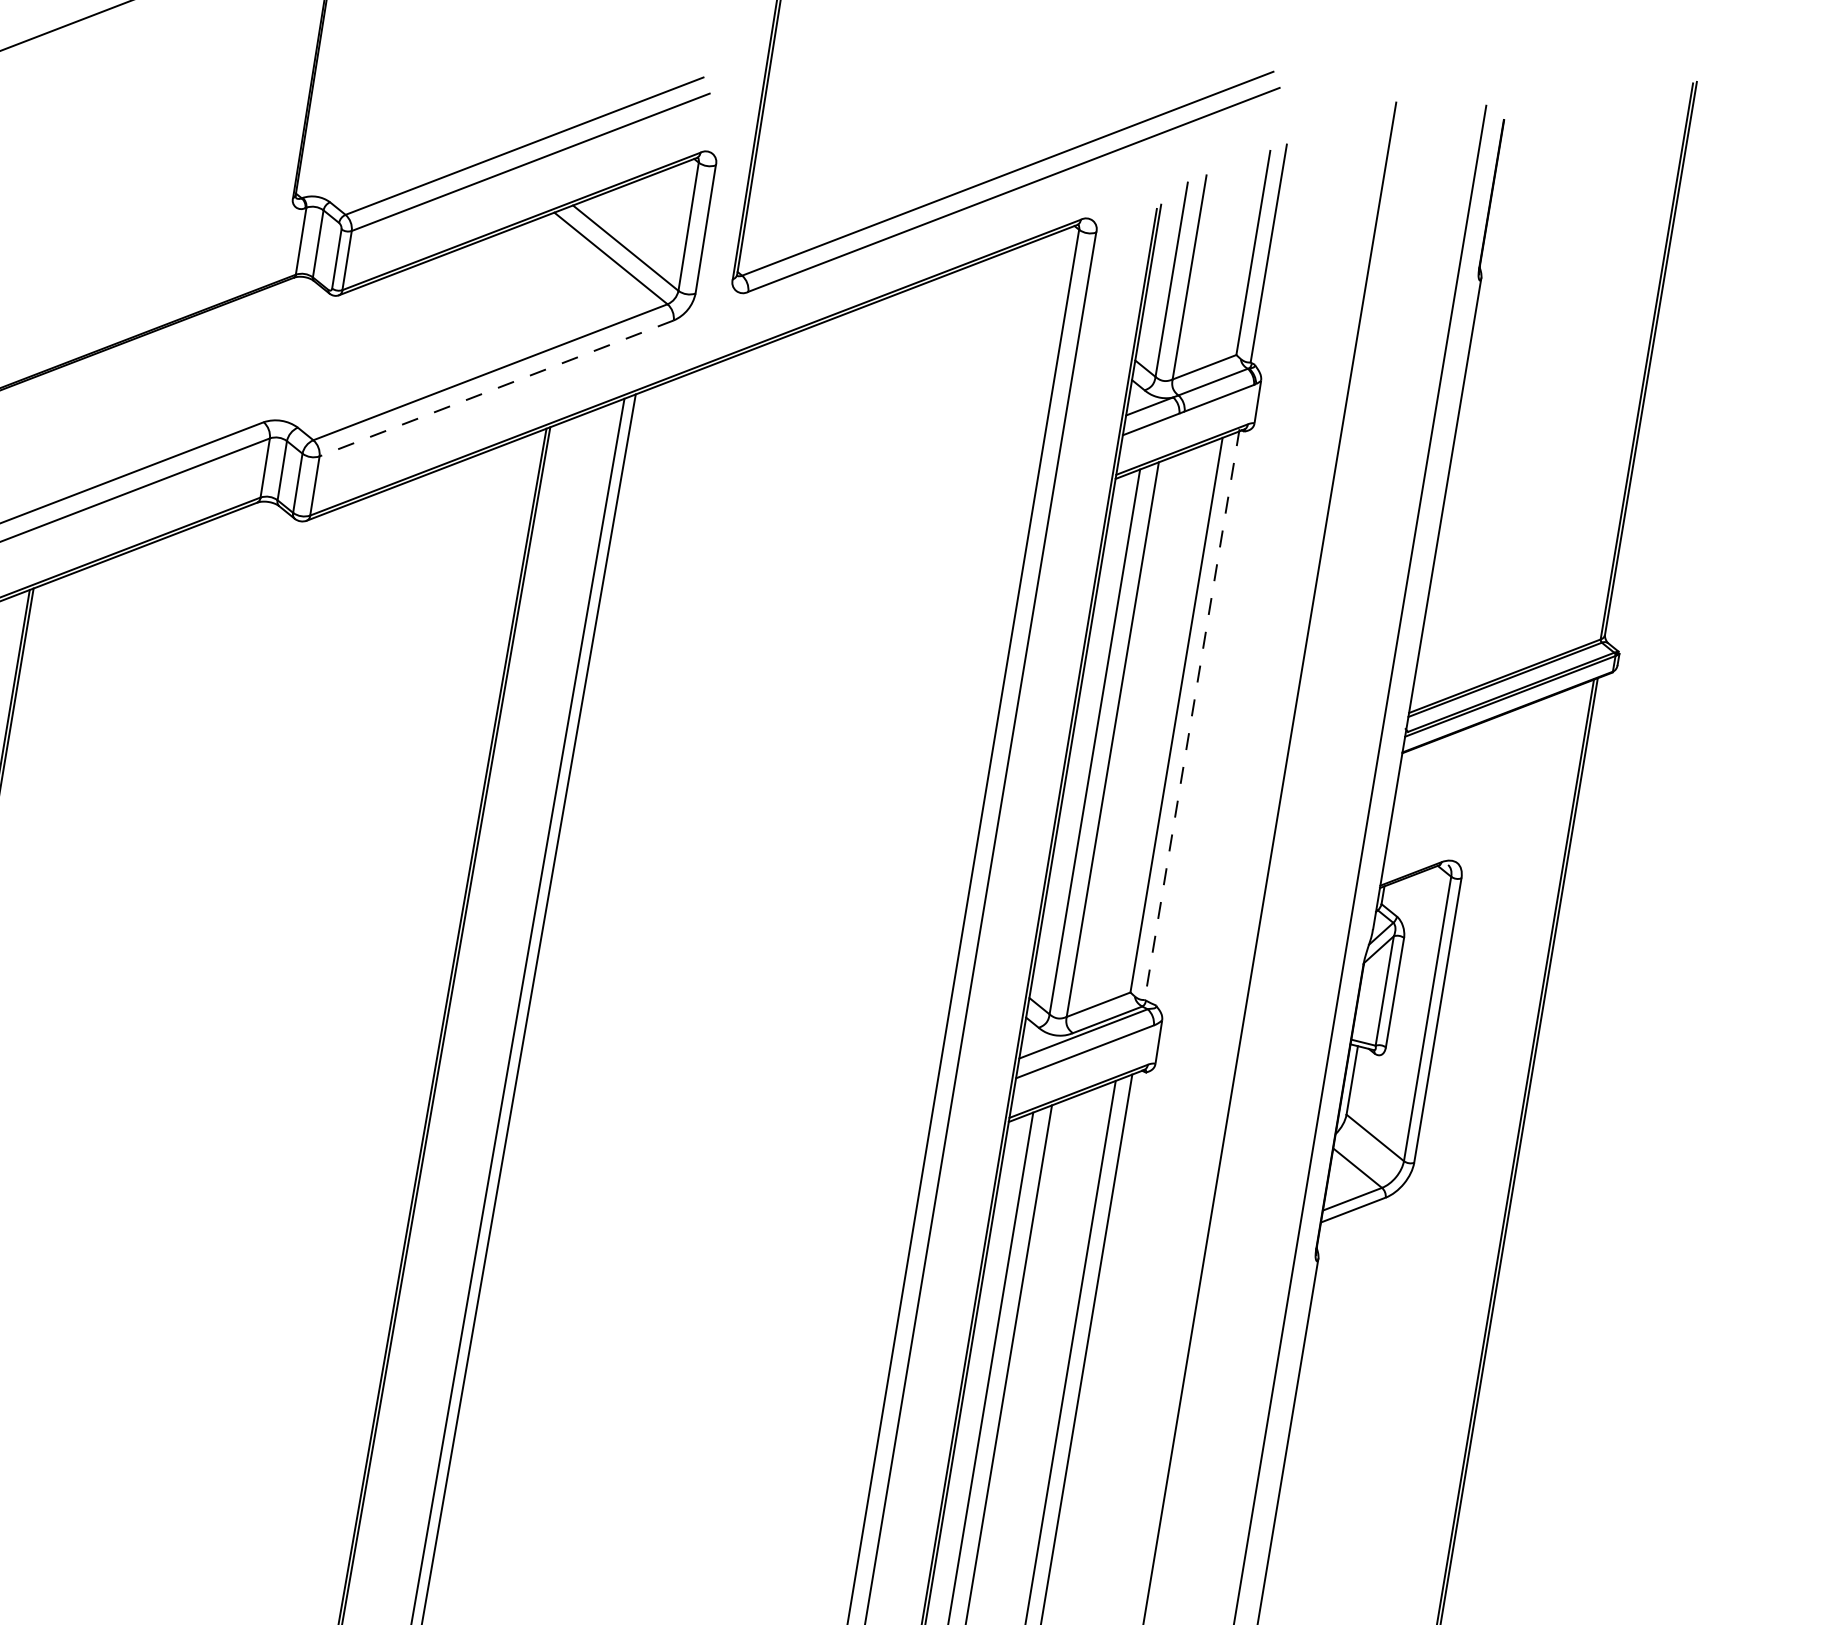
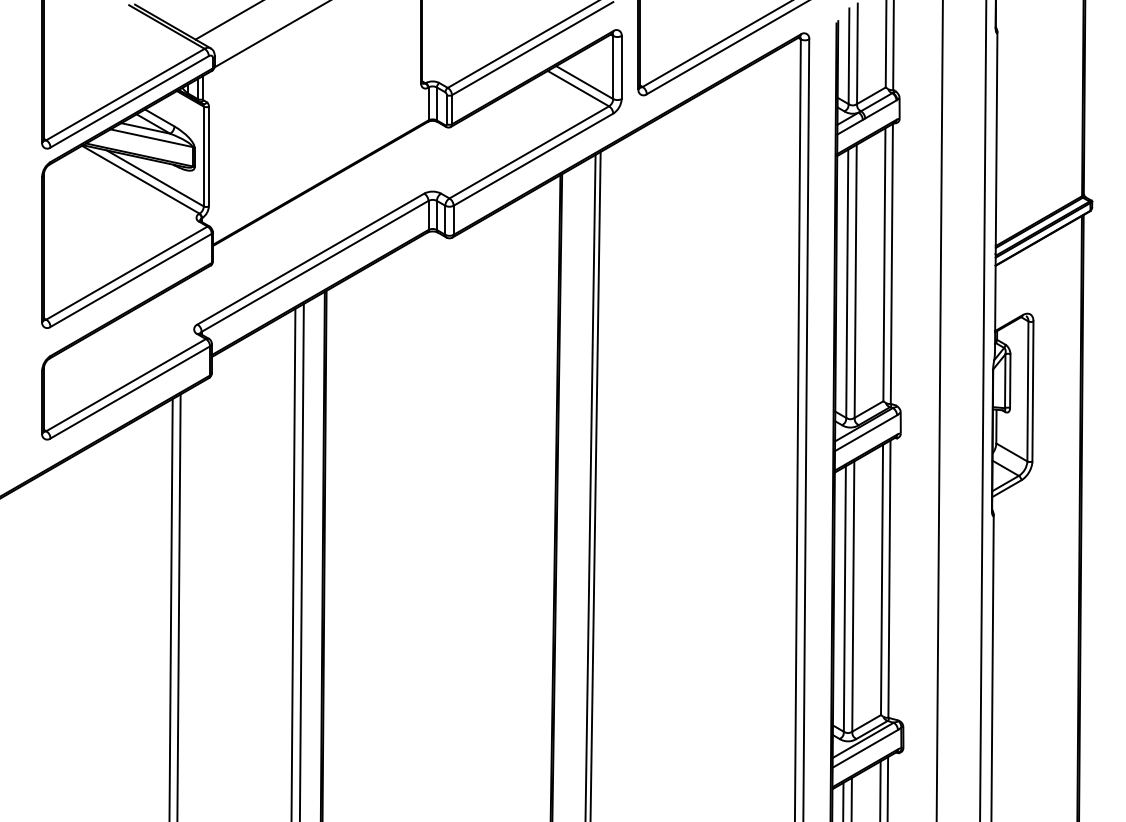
line: (496, 388) -> (533, 159), dashed -> solid
line: (1191, 714) -> (891, 263), dashed -> solid

